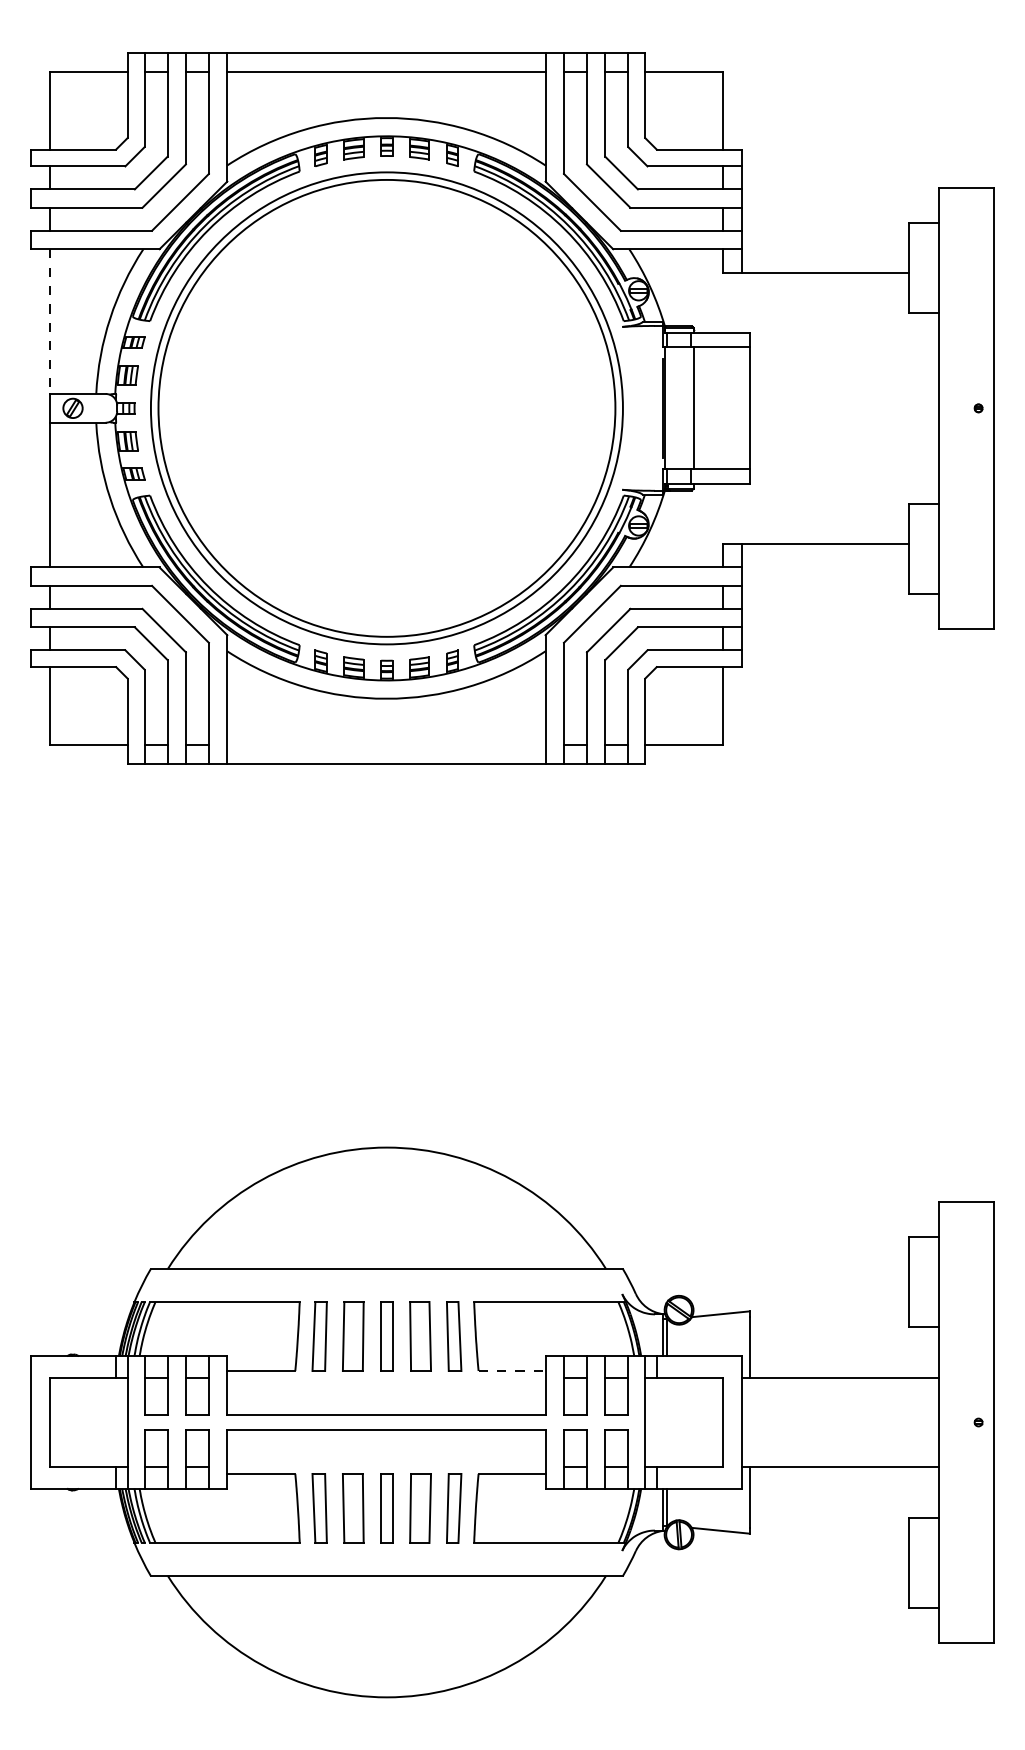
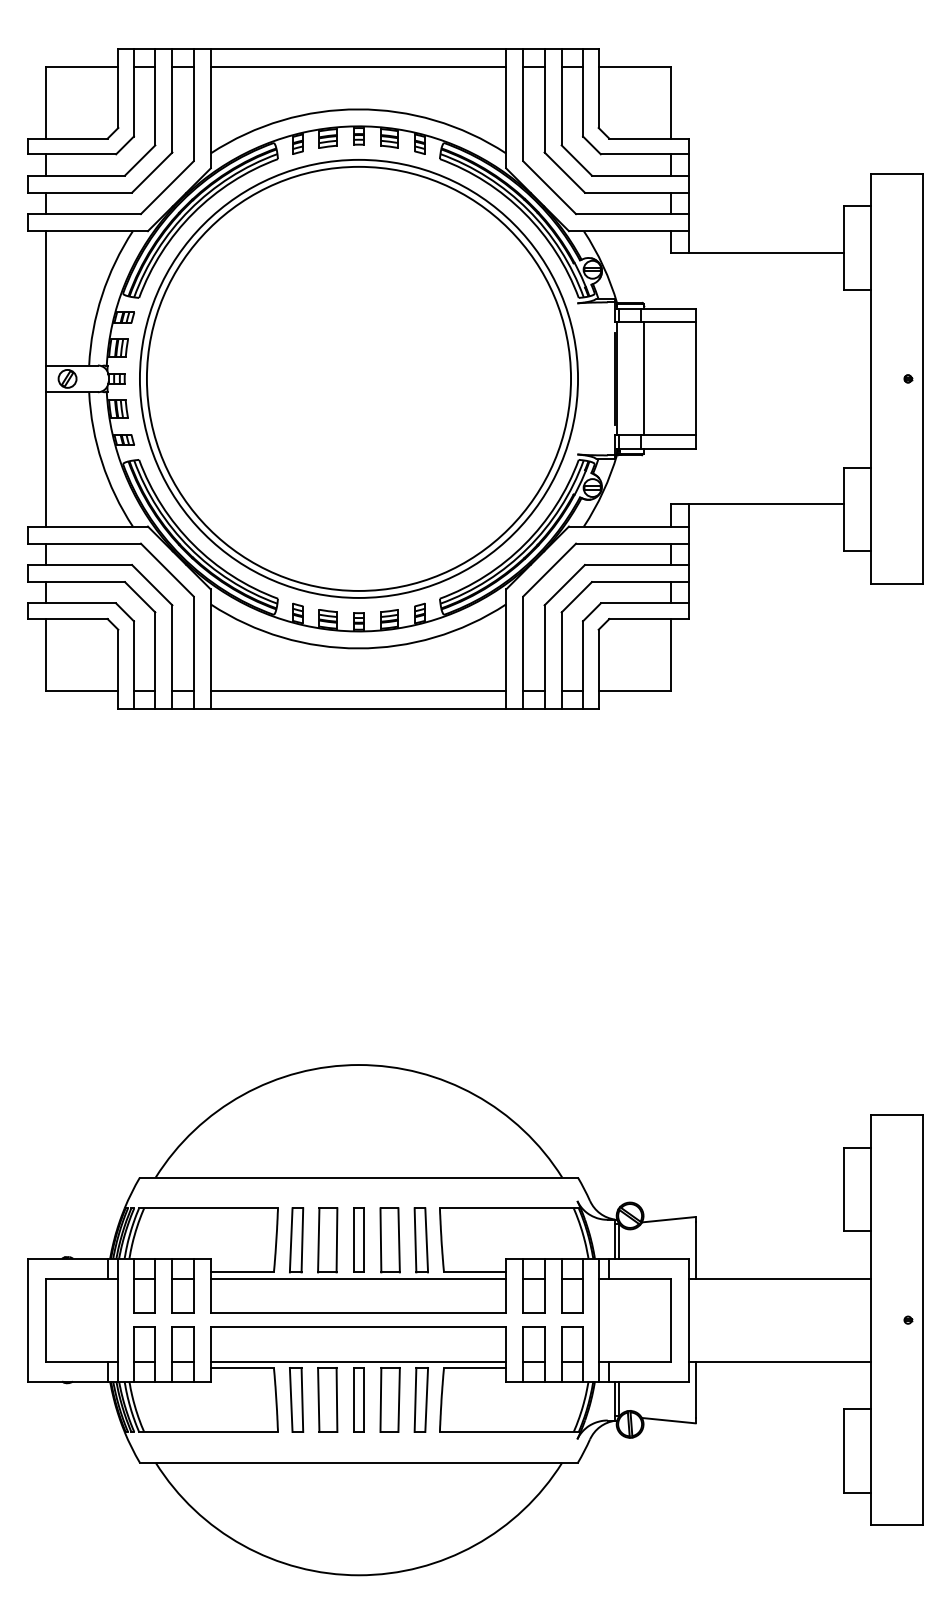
line: (50, 321) -> (46, 298), dashed -> solid
line: (386, 745) -> (358, 691), added
line: (512, 1371) -> (475, 1272), dashed -> solid
line: (386, 1377) -> (358, 1278), added
line: (386, 1467) -> (358, 1361), added

